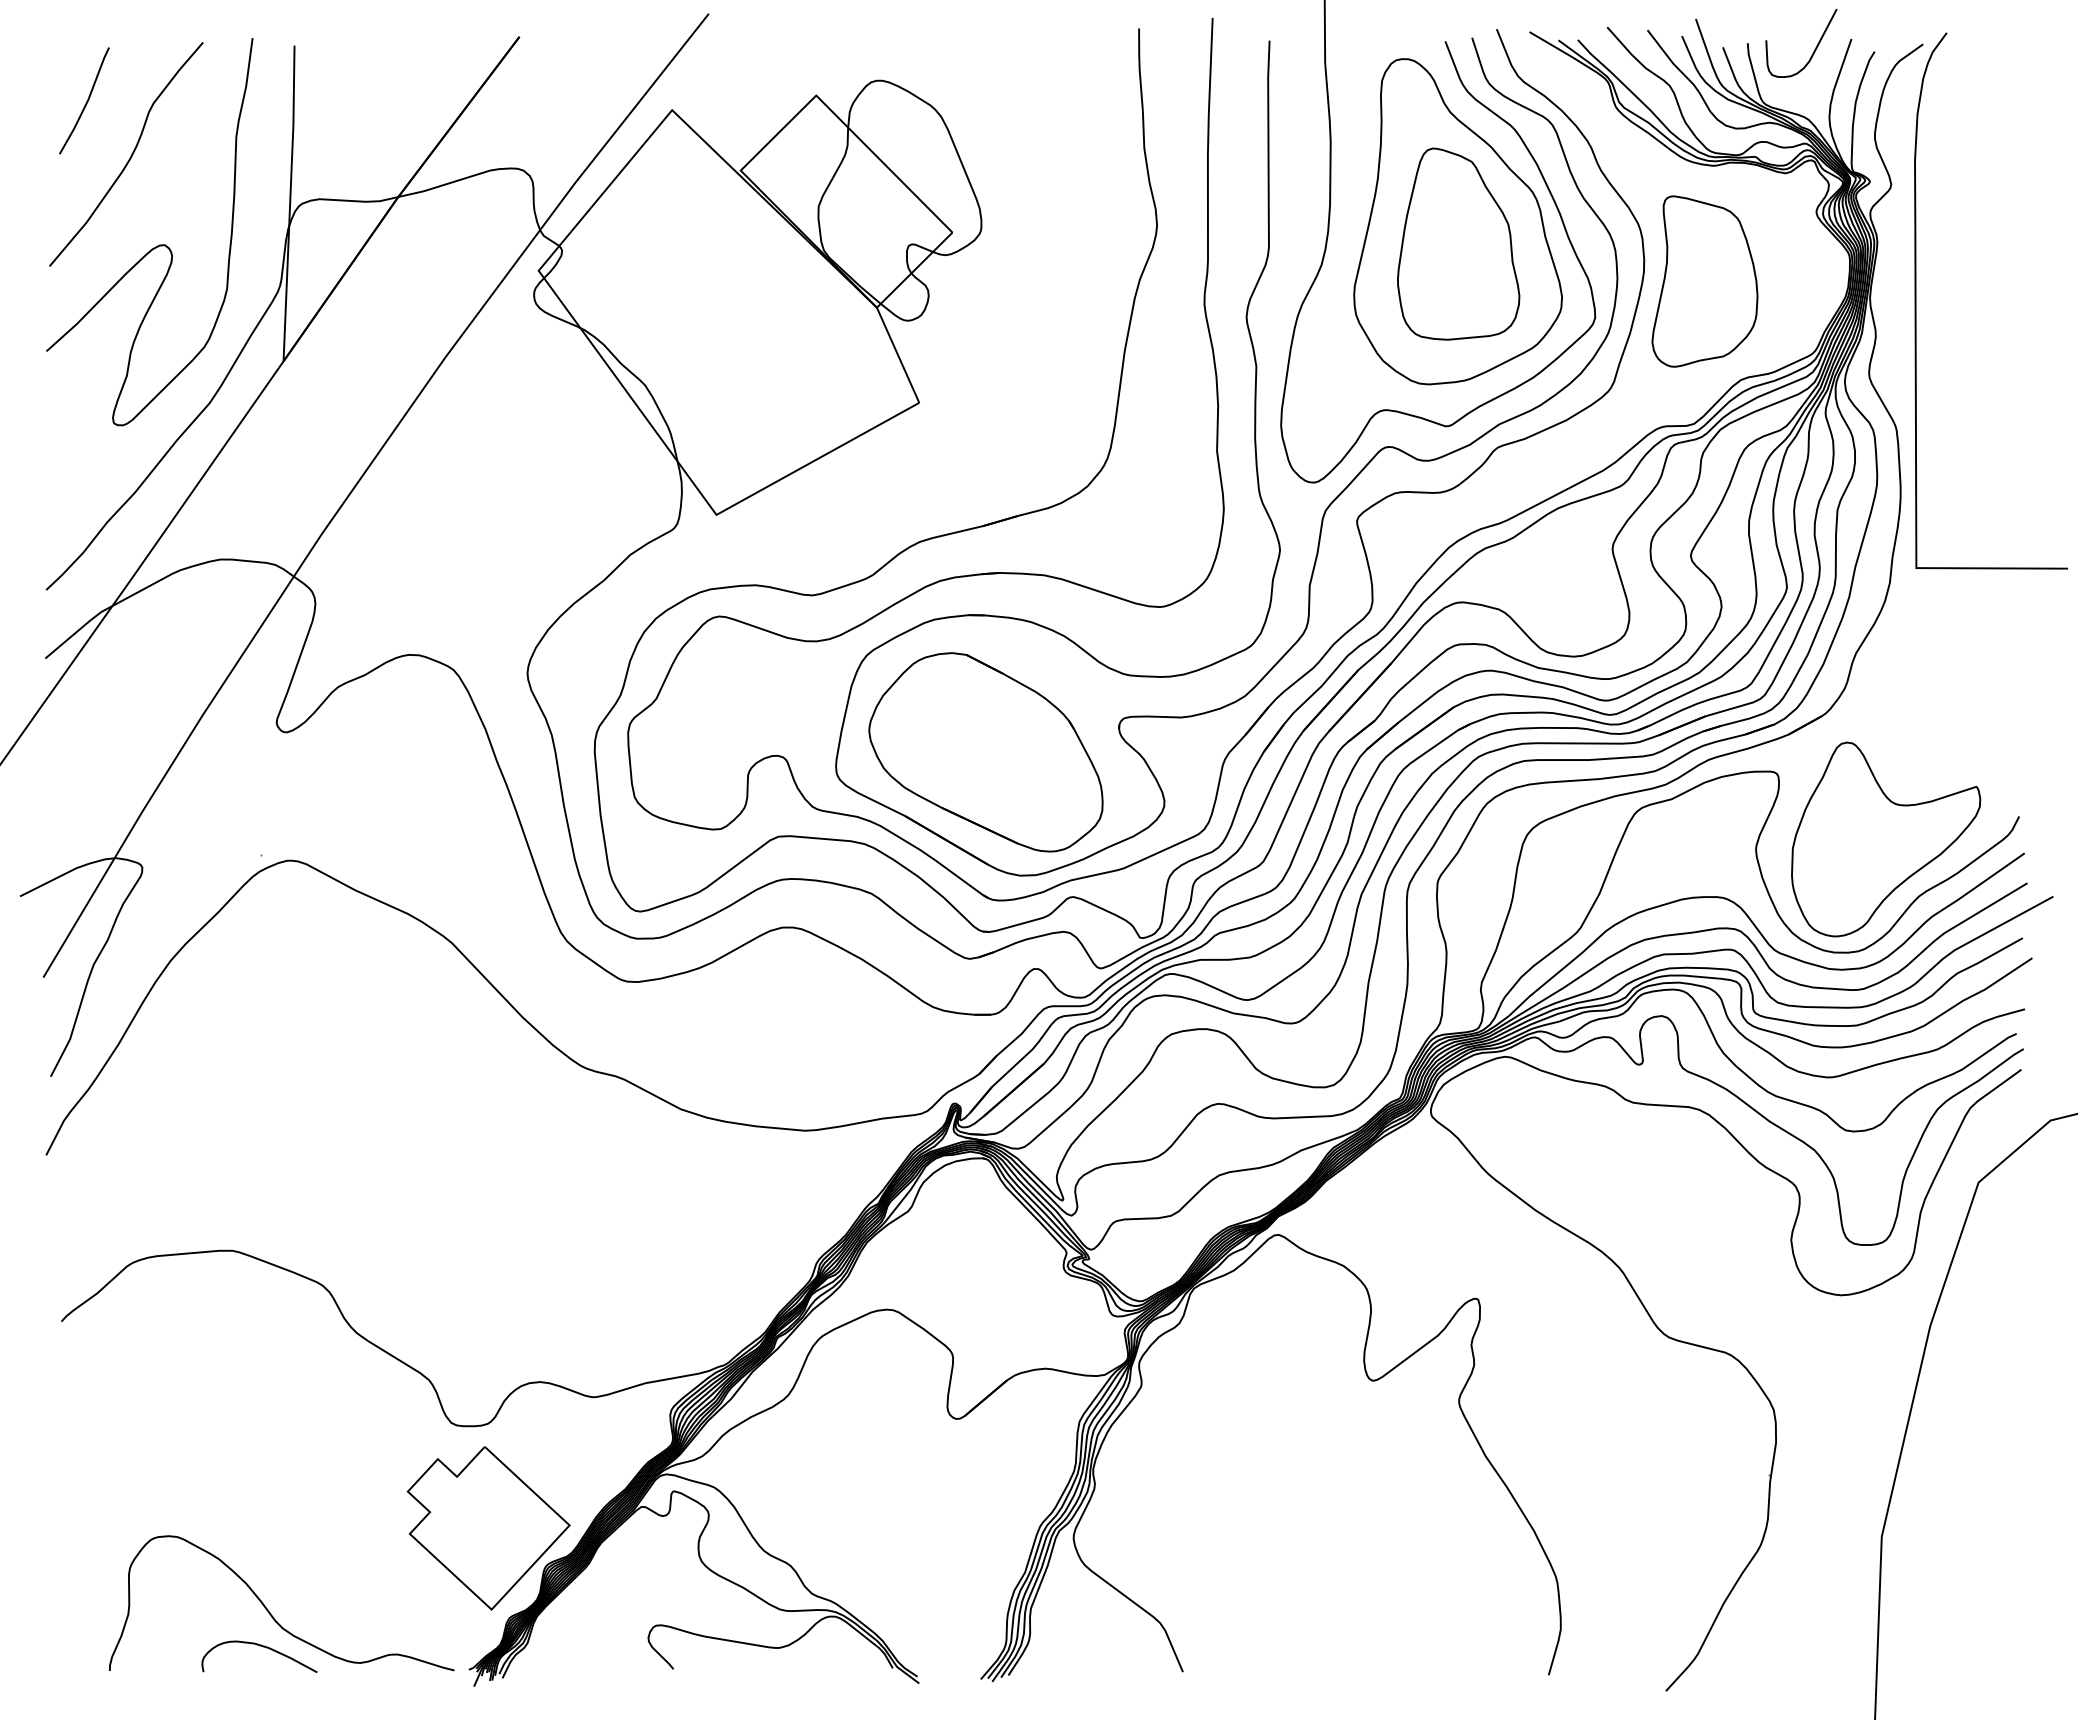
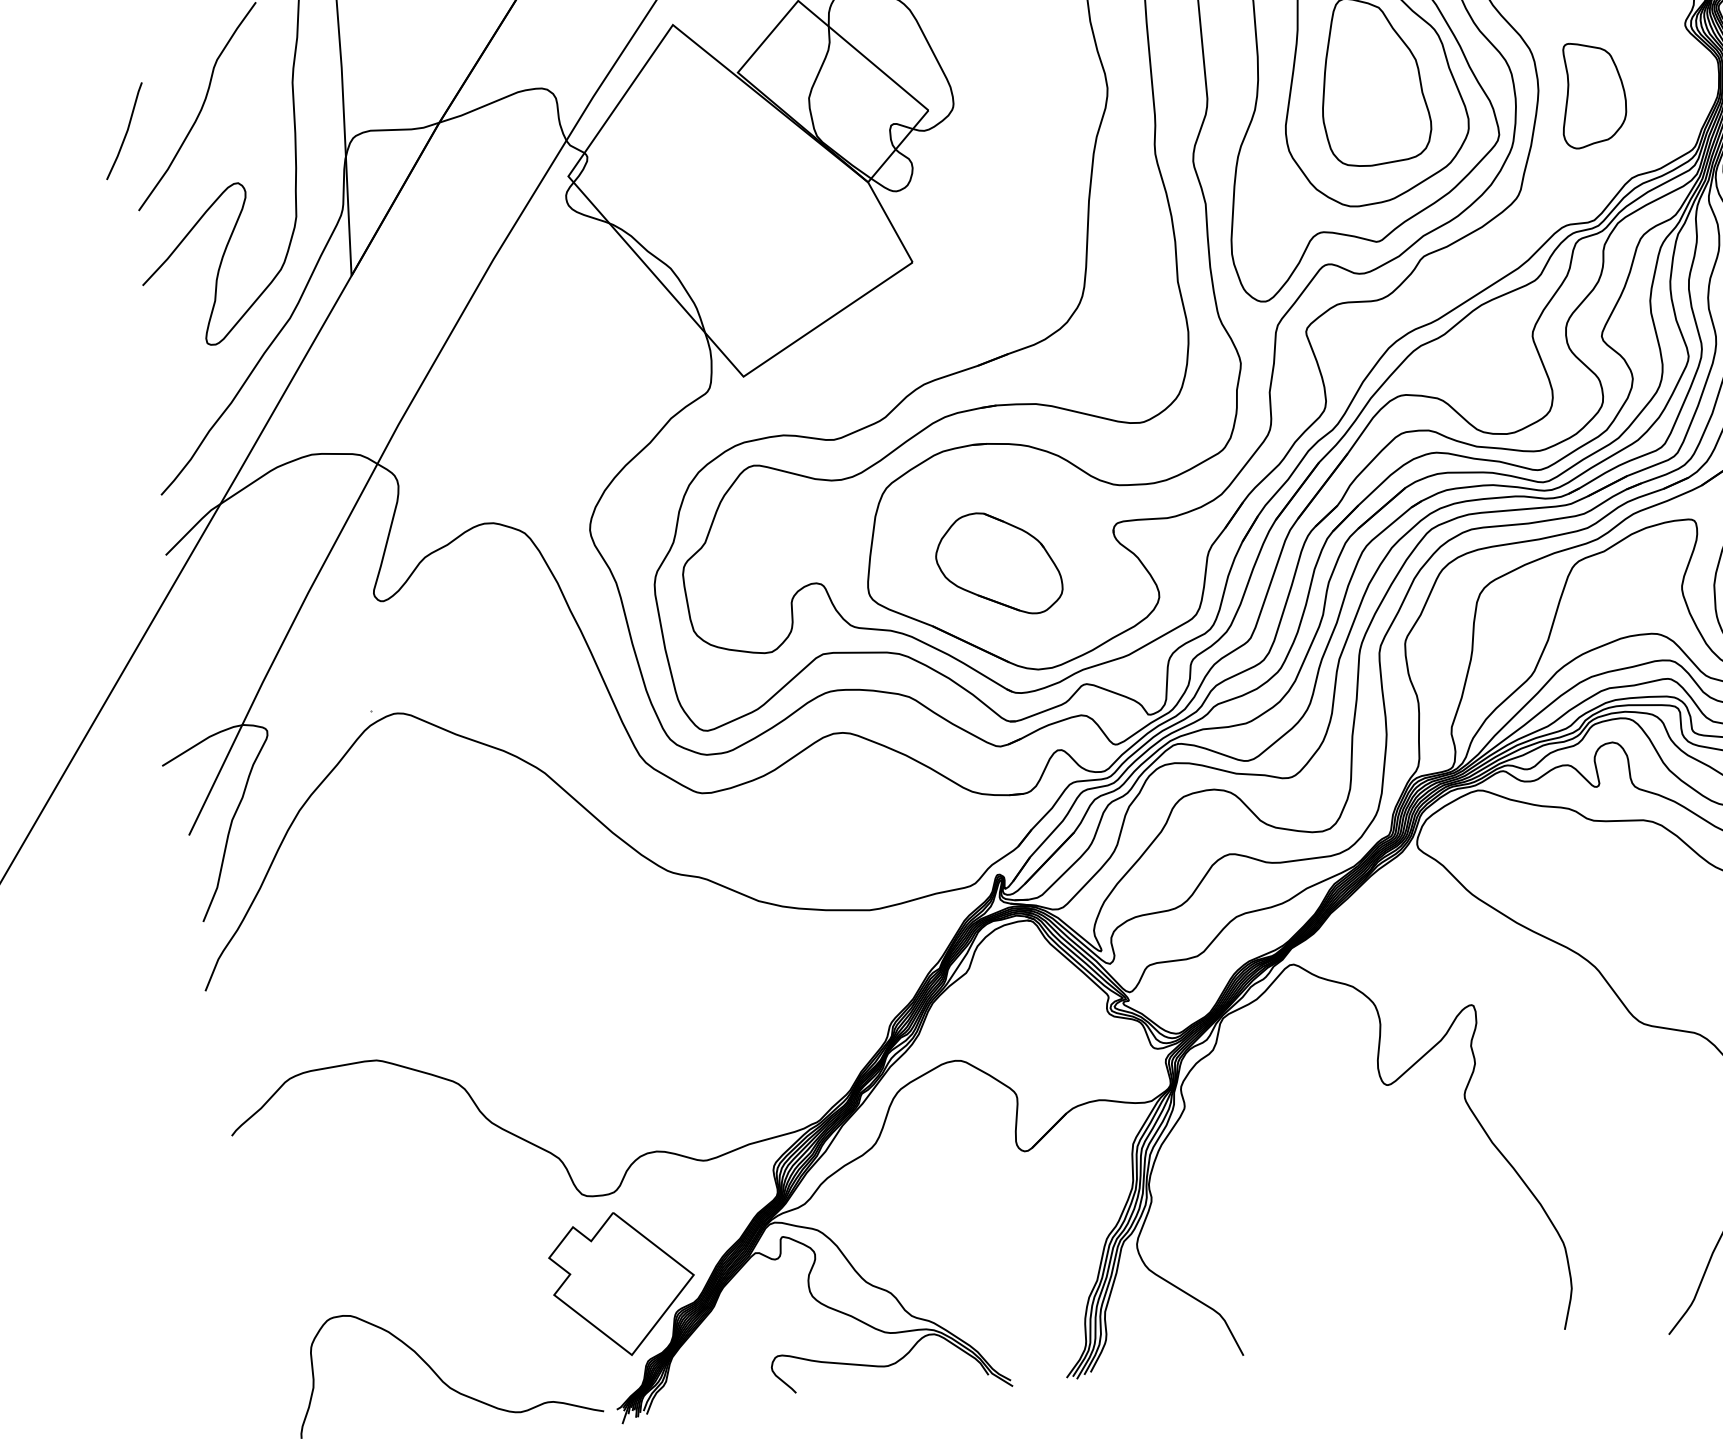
line: (86, 101) -> (126, 131), moved
part: (1704, 281) -> (1592, 94), size x0.7
part: (985, 752) -> (998, 564), size x0.6
curve: (263, 1647) -> (434, 1406), removed

